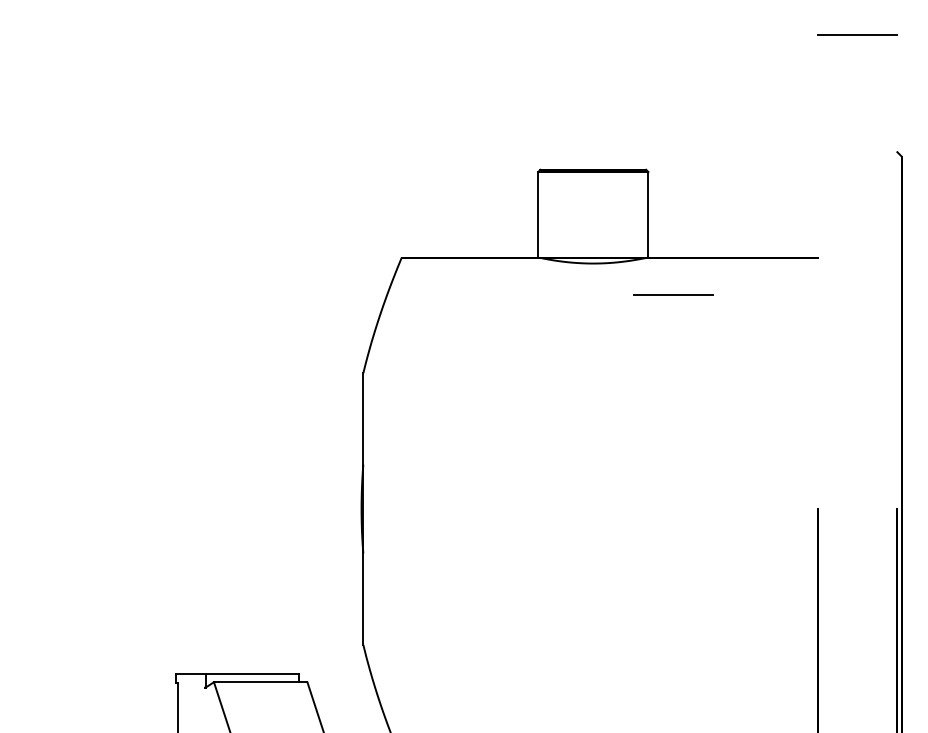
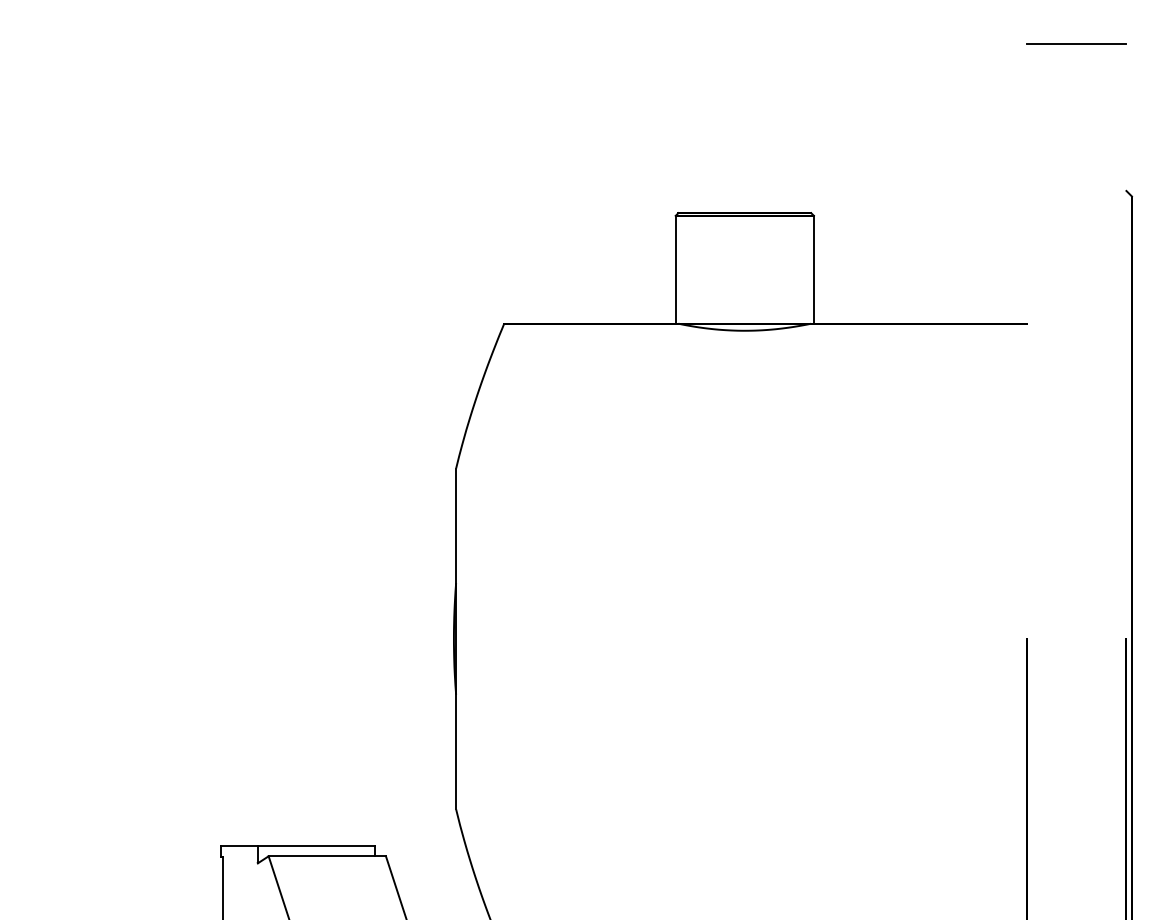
line: (673, 294) -> (845, 369), removed

